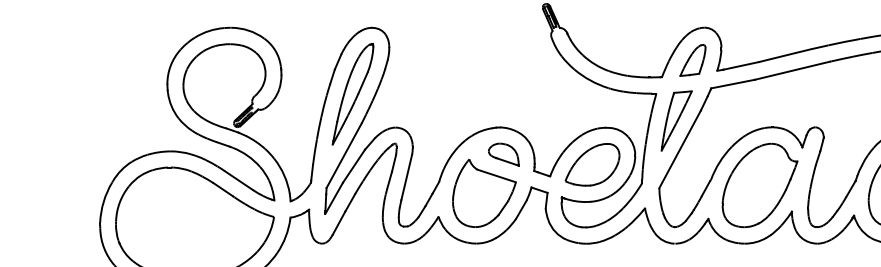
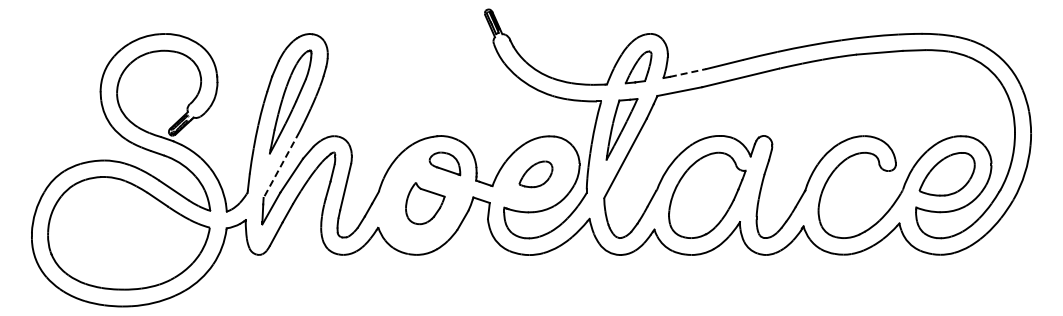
line: (741, 65) -> (688, 72), solid -> dashed
line: (344, 156) -> (281, 165), solid -> dashed
part: (592, 165) -> (535, 174), size x0.6
part: (484, 193) -> (425, 203), size x0.6

